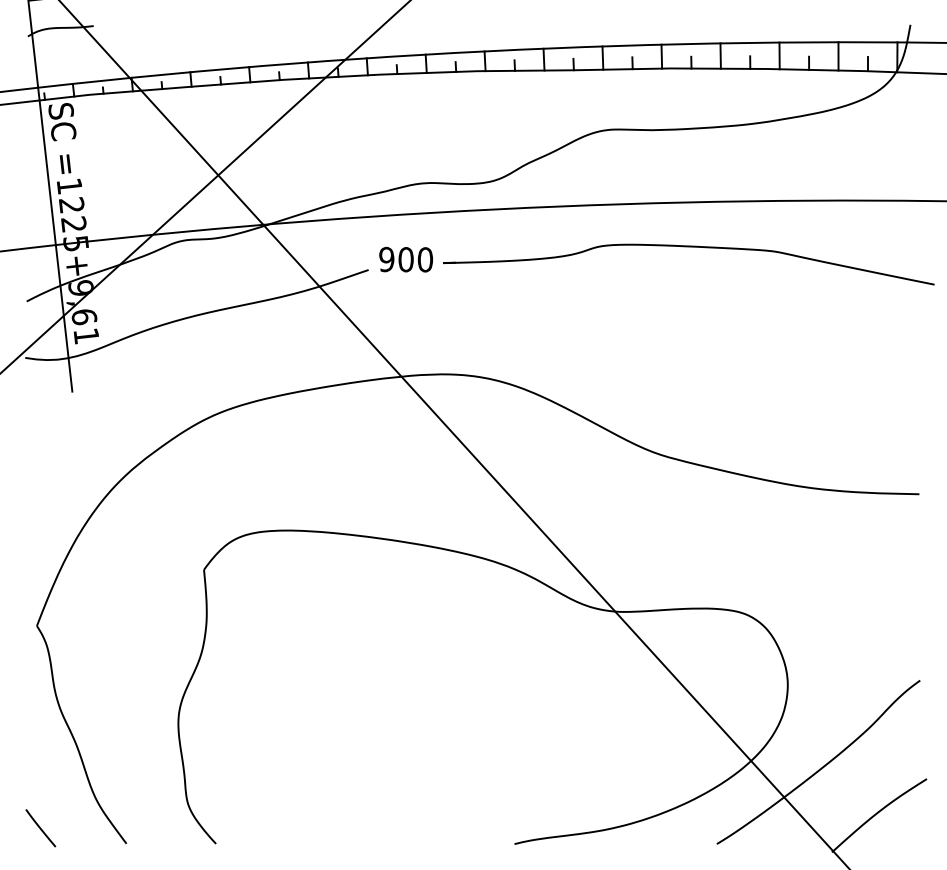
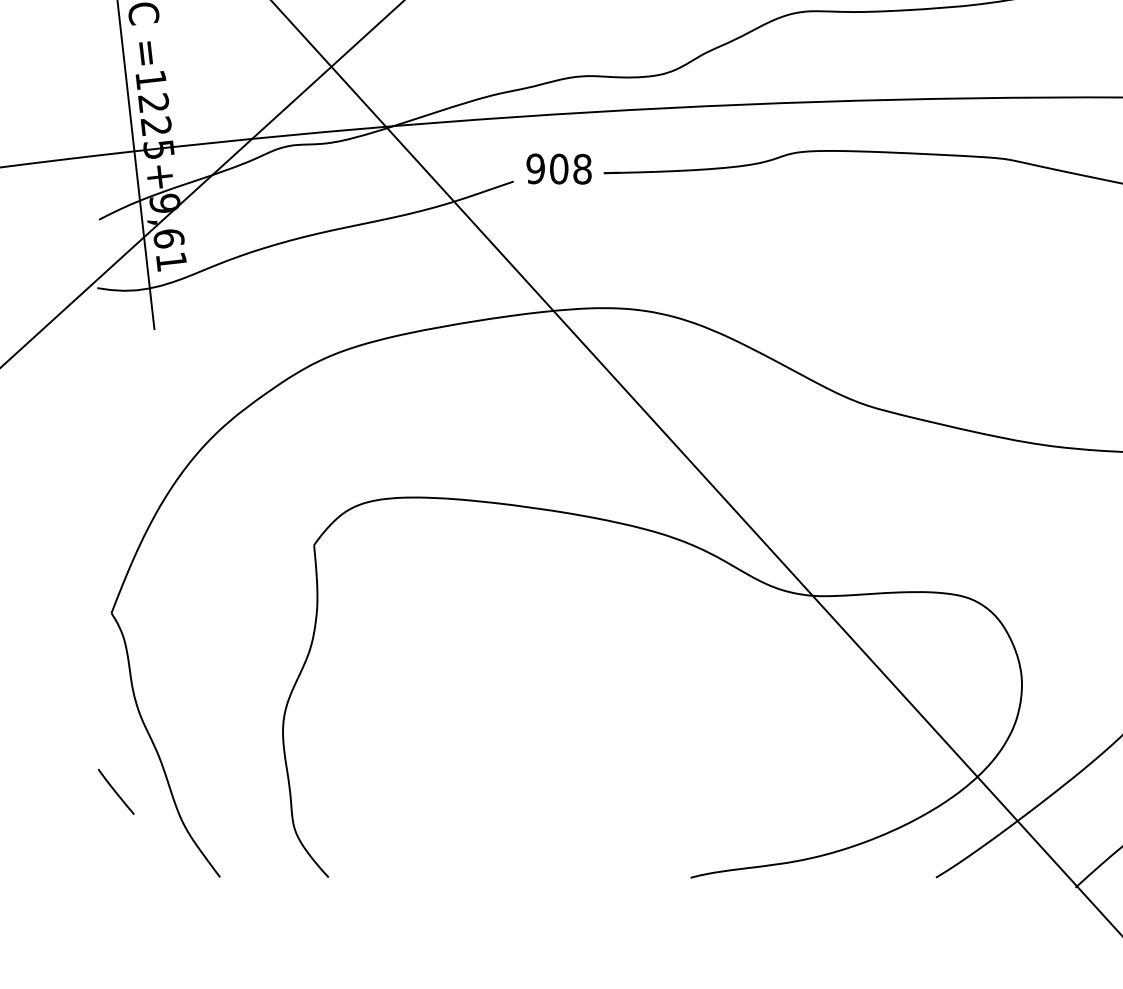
text: (425, 259) -> (582, 168), 900 -> 908
line: (40, 828) -> (115, 792), moved

